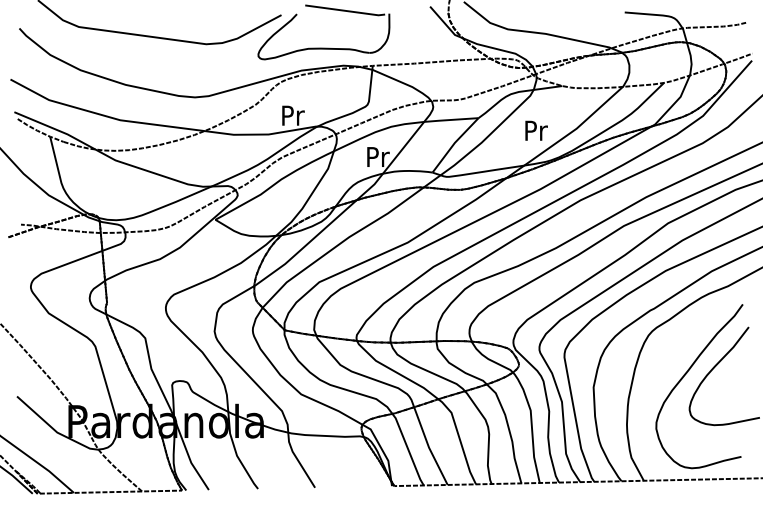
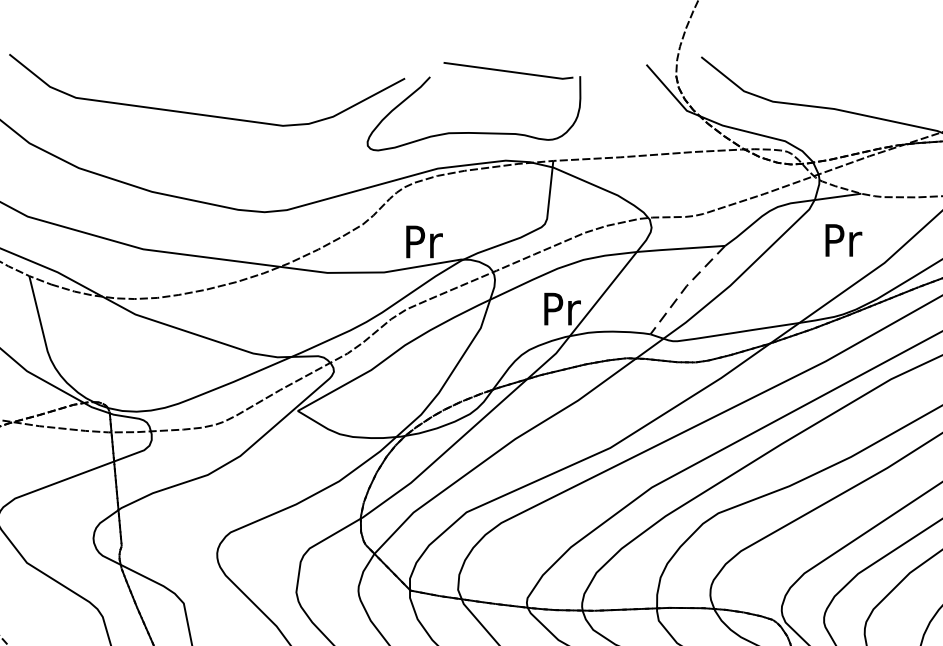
text: (536, 130) -> (843, 239), moved
line: (454, 143) -> (686, 287), solid -> dashed

